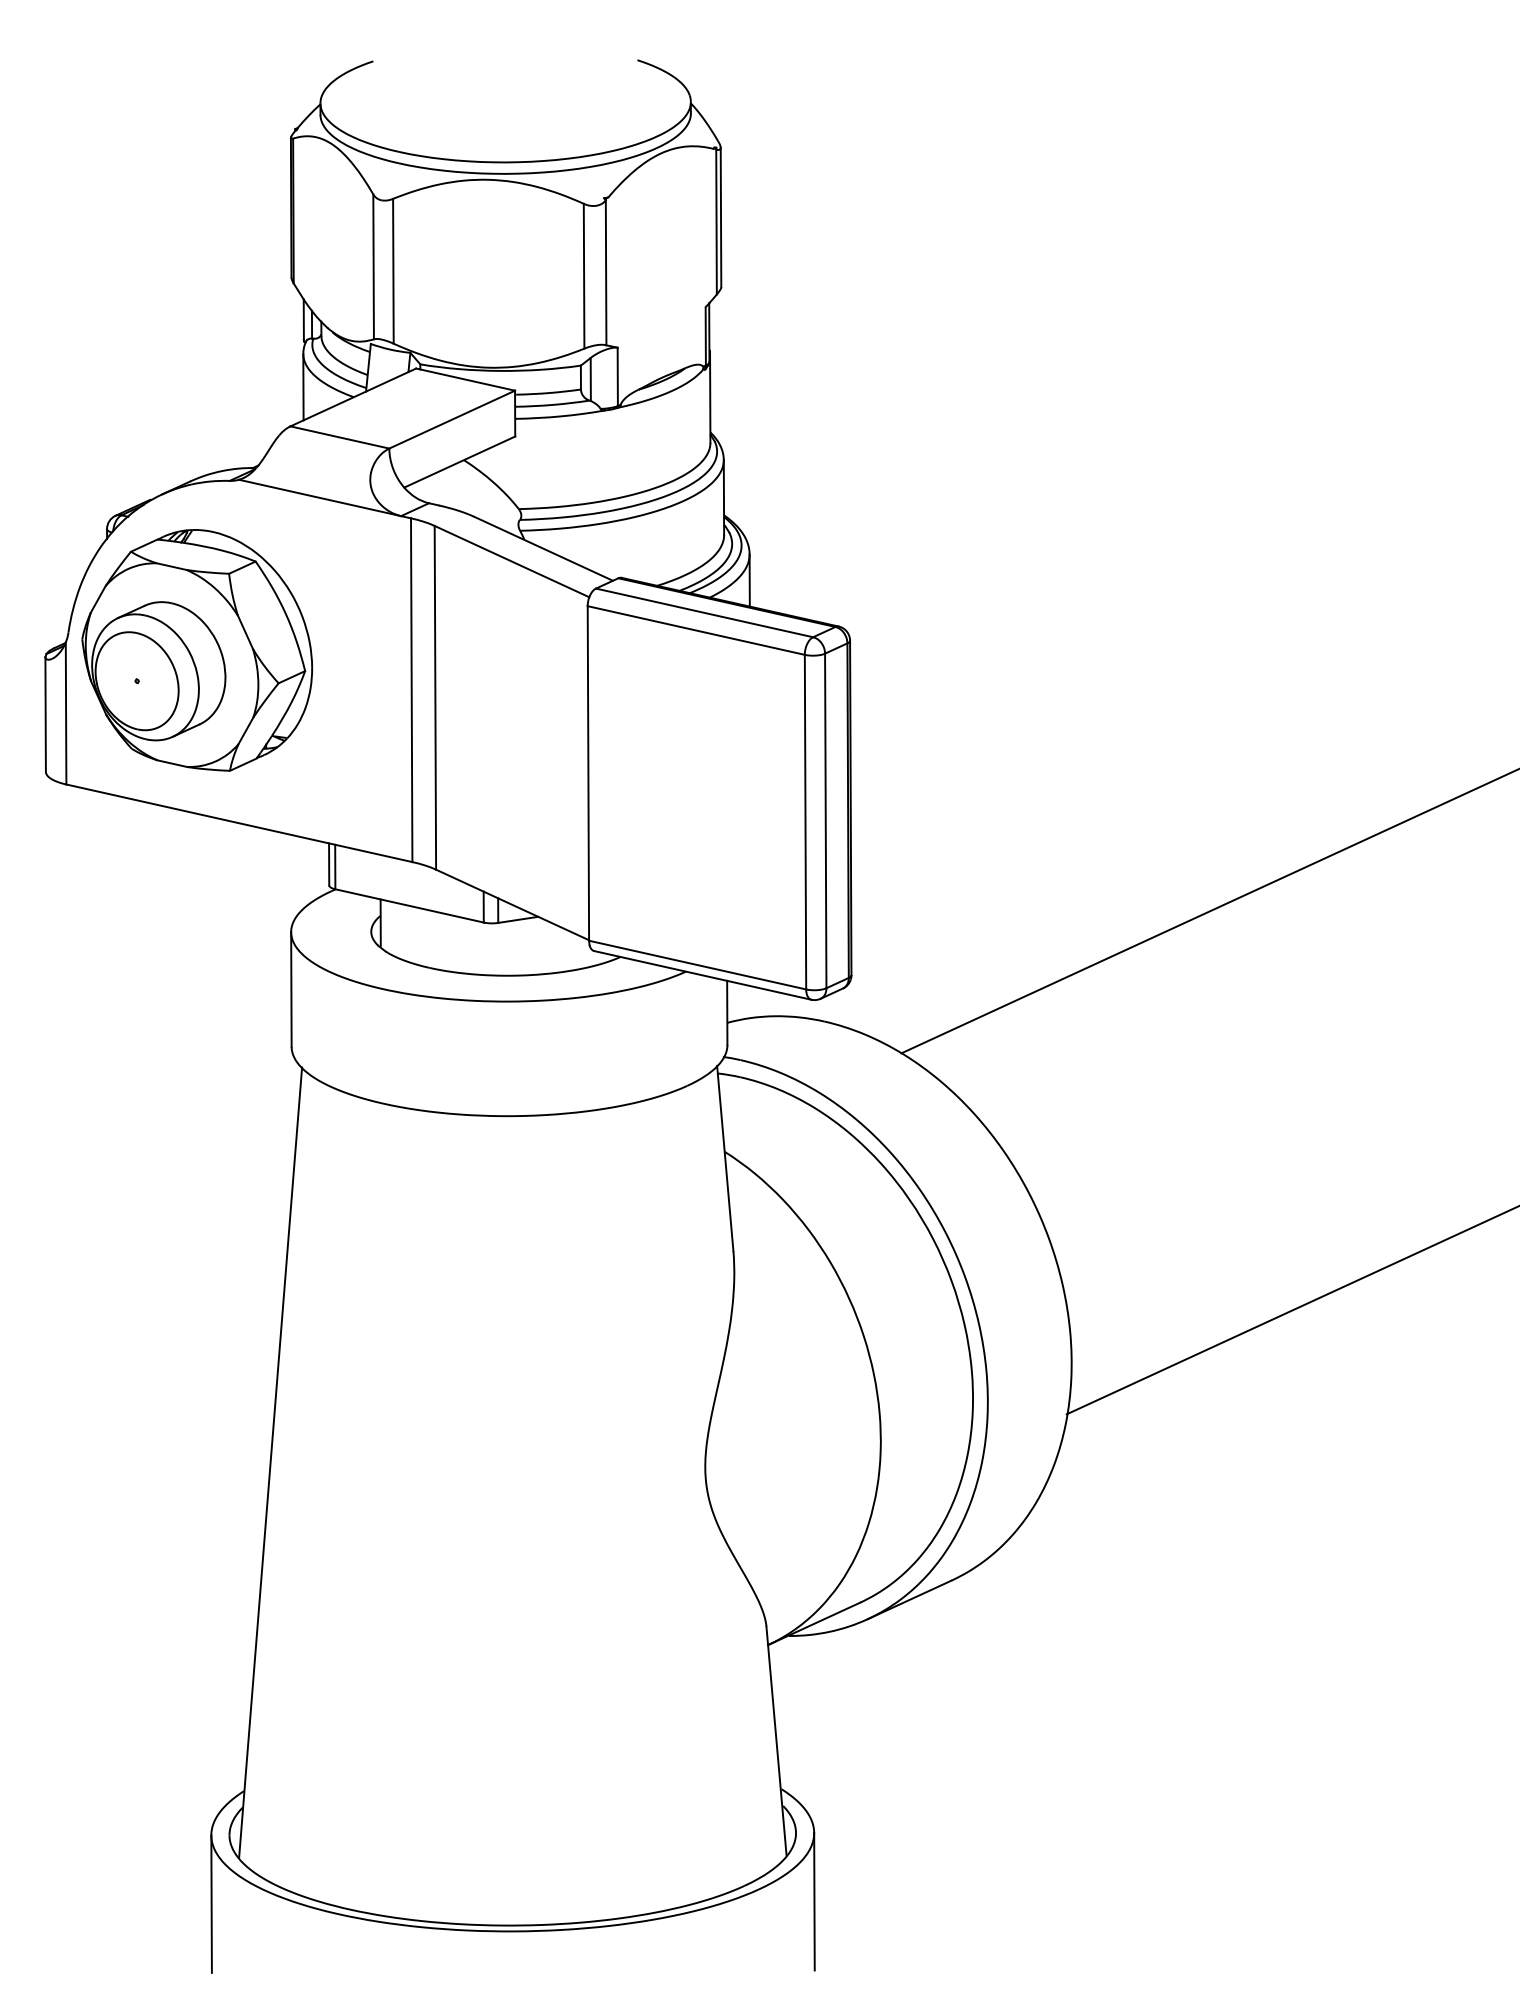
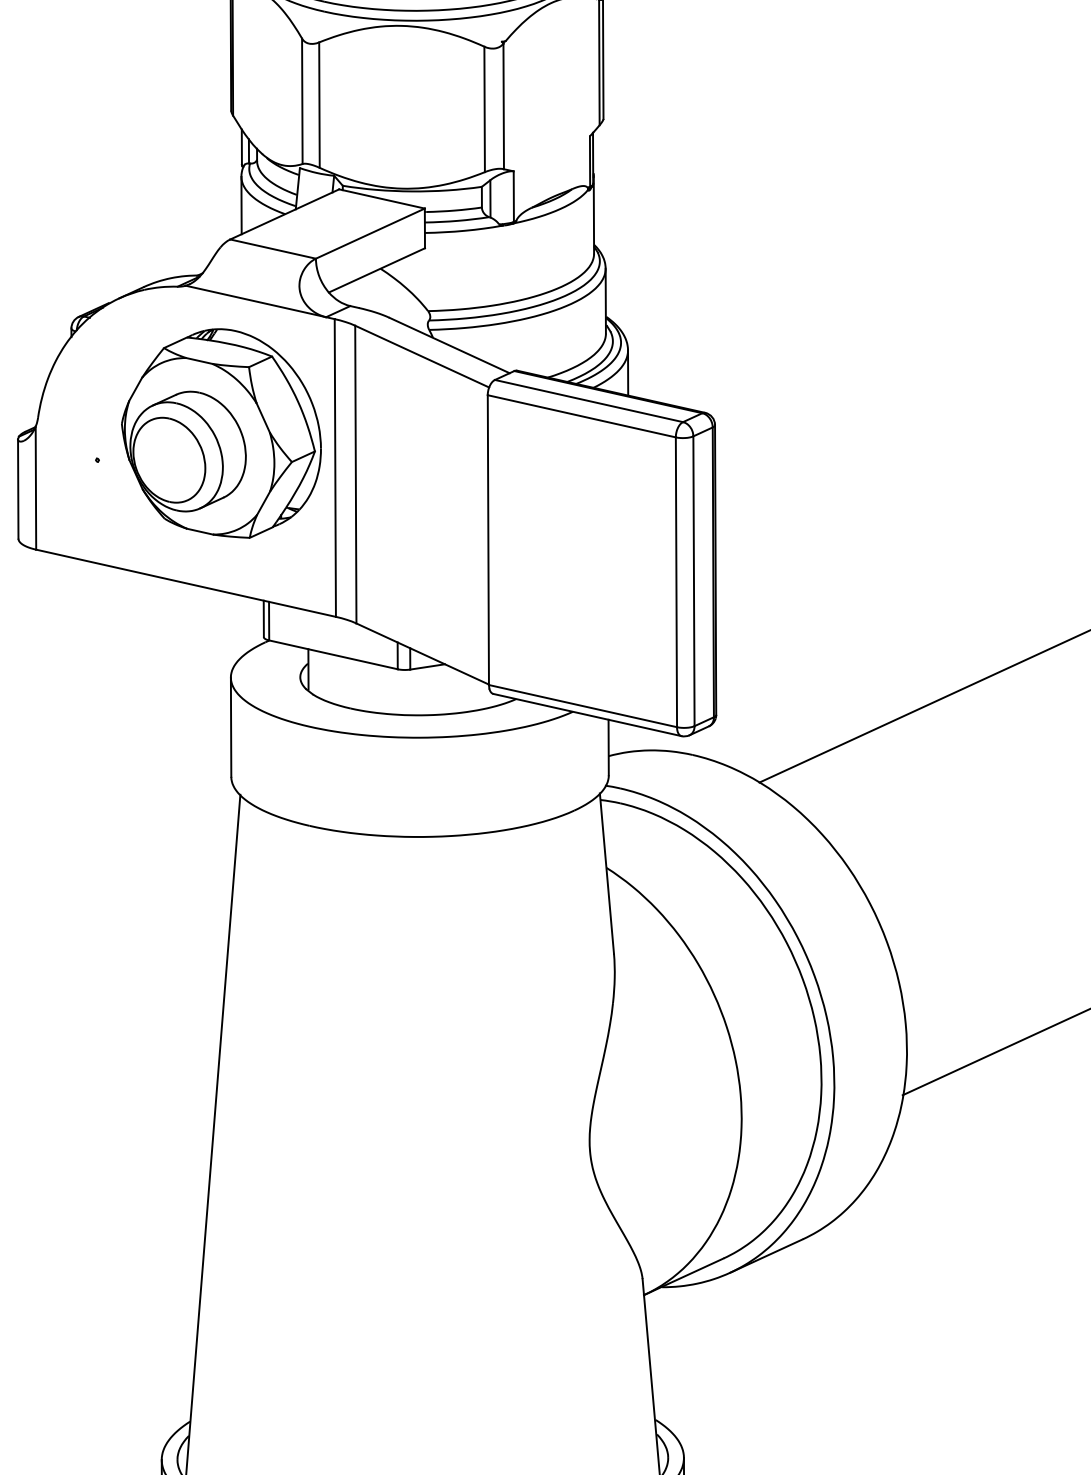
part: (197, 650) -> (221, 433), moved

